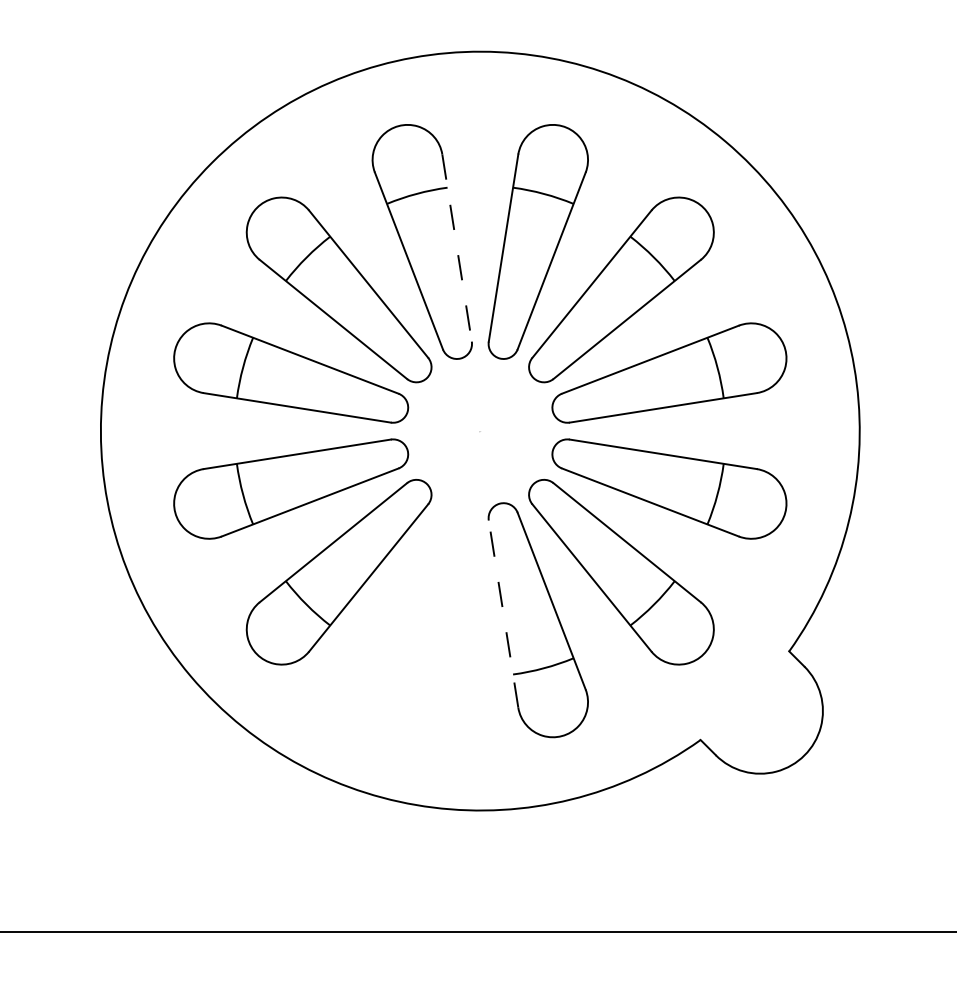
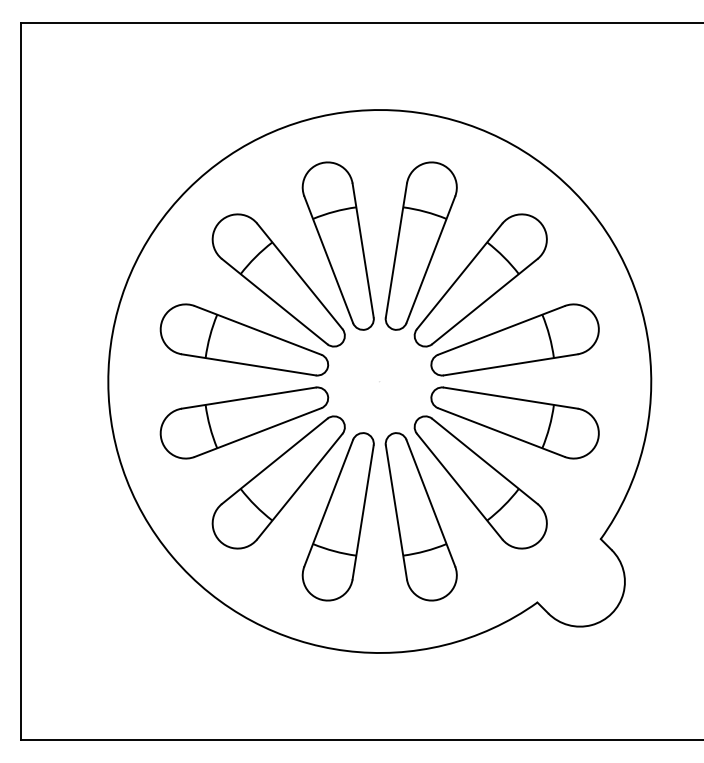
line: (457, 248) -> (363, 250), dashed -> solid
line: (503, 614) -> (396, 512), dashed -> solid
part: (421, 619) -> (337, 516), added

